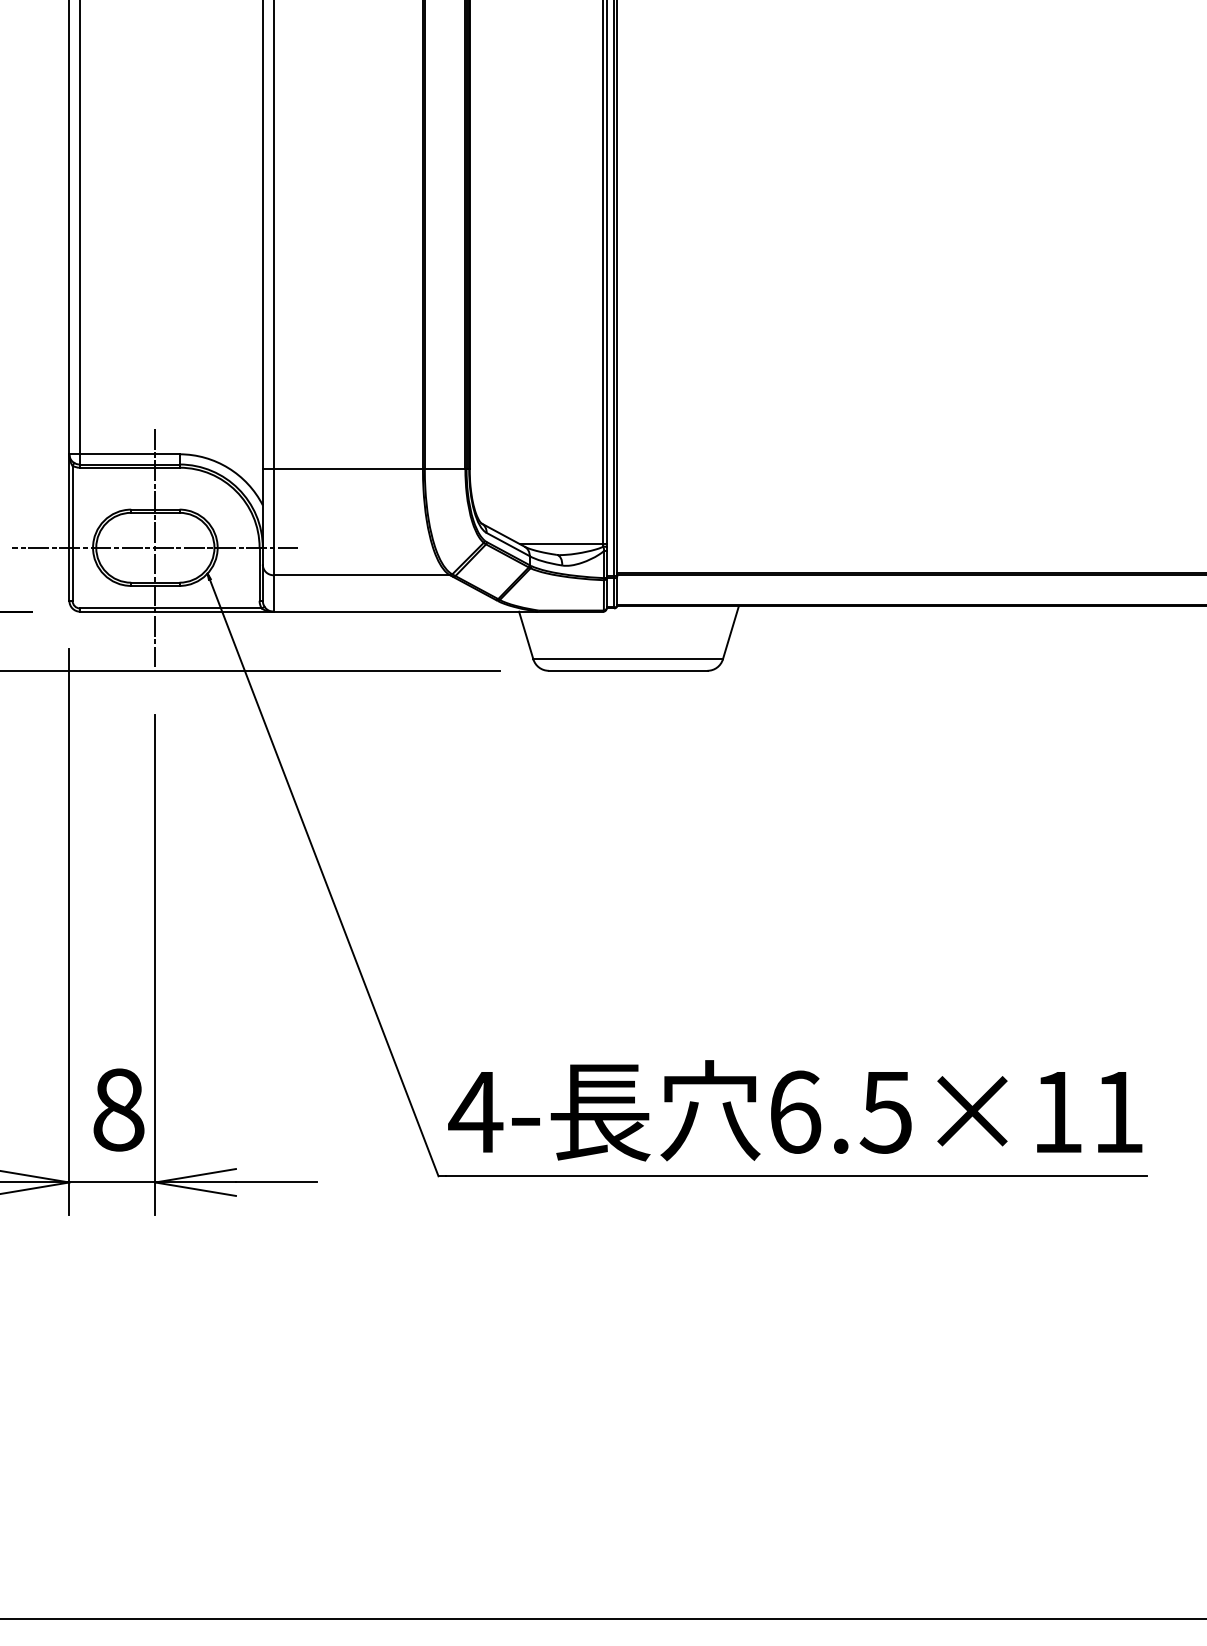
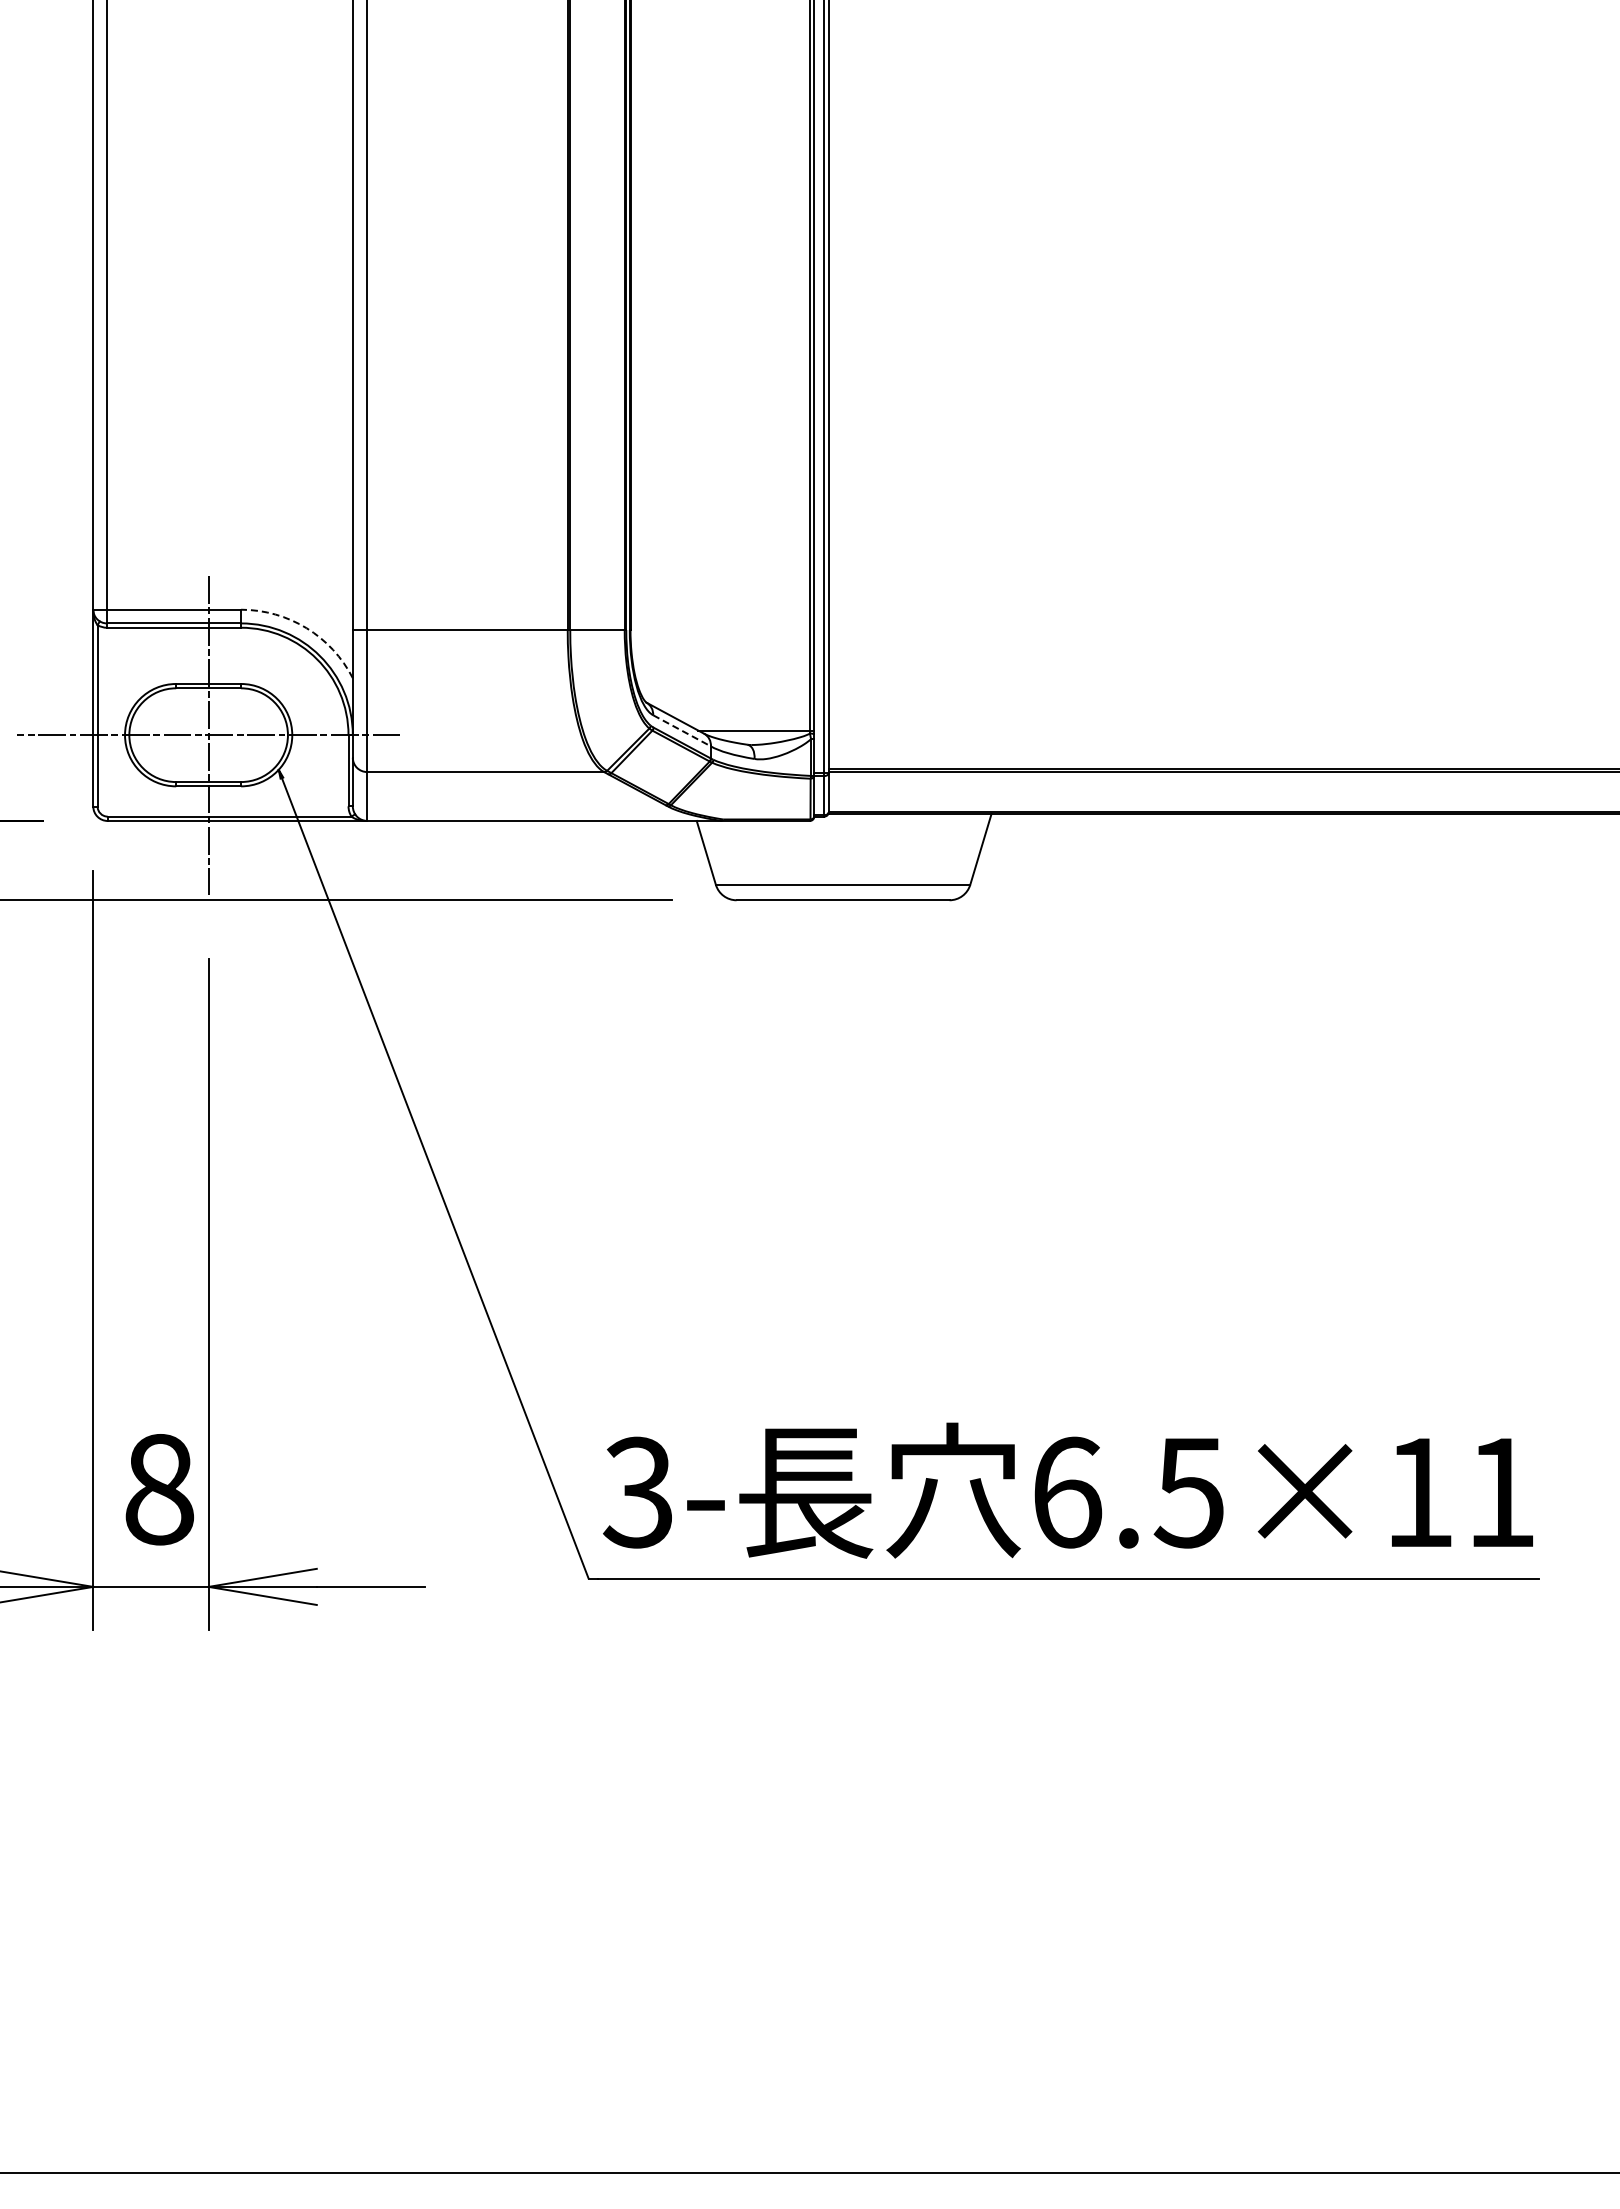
arc: (228, 468) -> (306, 628), solid -> dashed
line: (508, 544) -> (682, 730), solid -> dashed
text: (475, 1112) -> (638, 1492), 4- -> 3-

